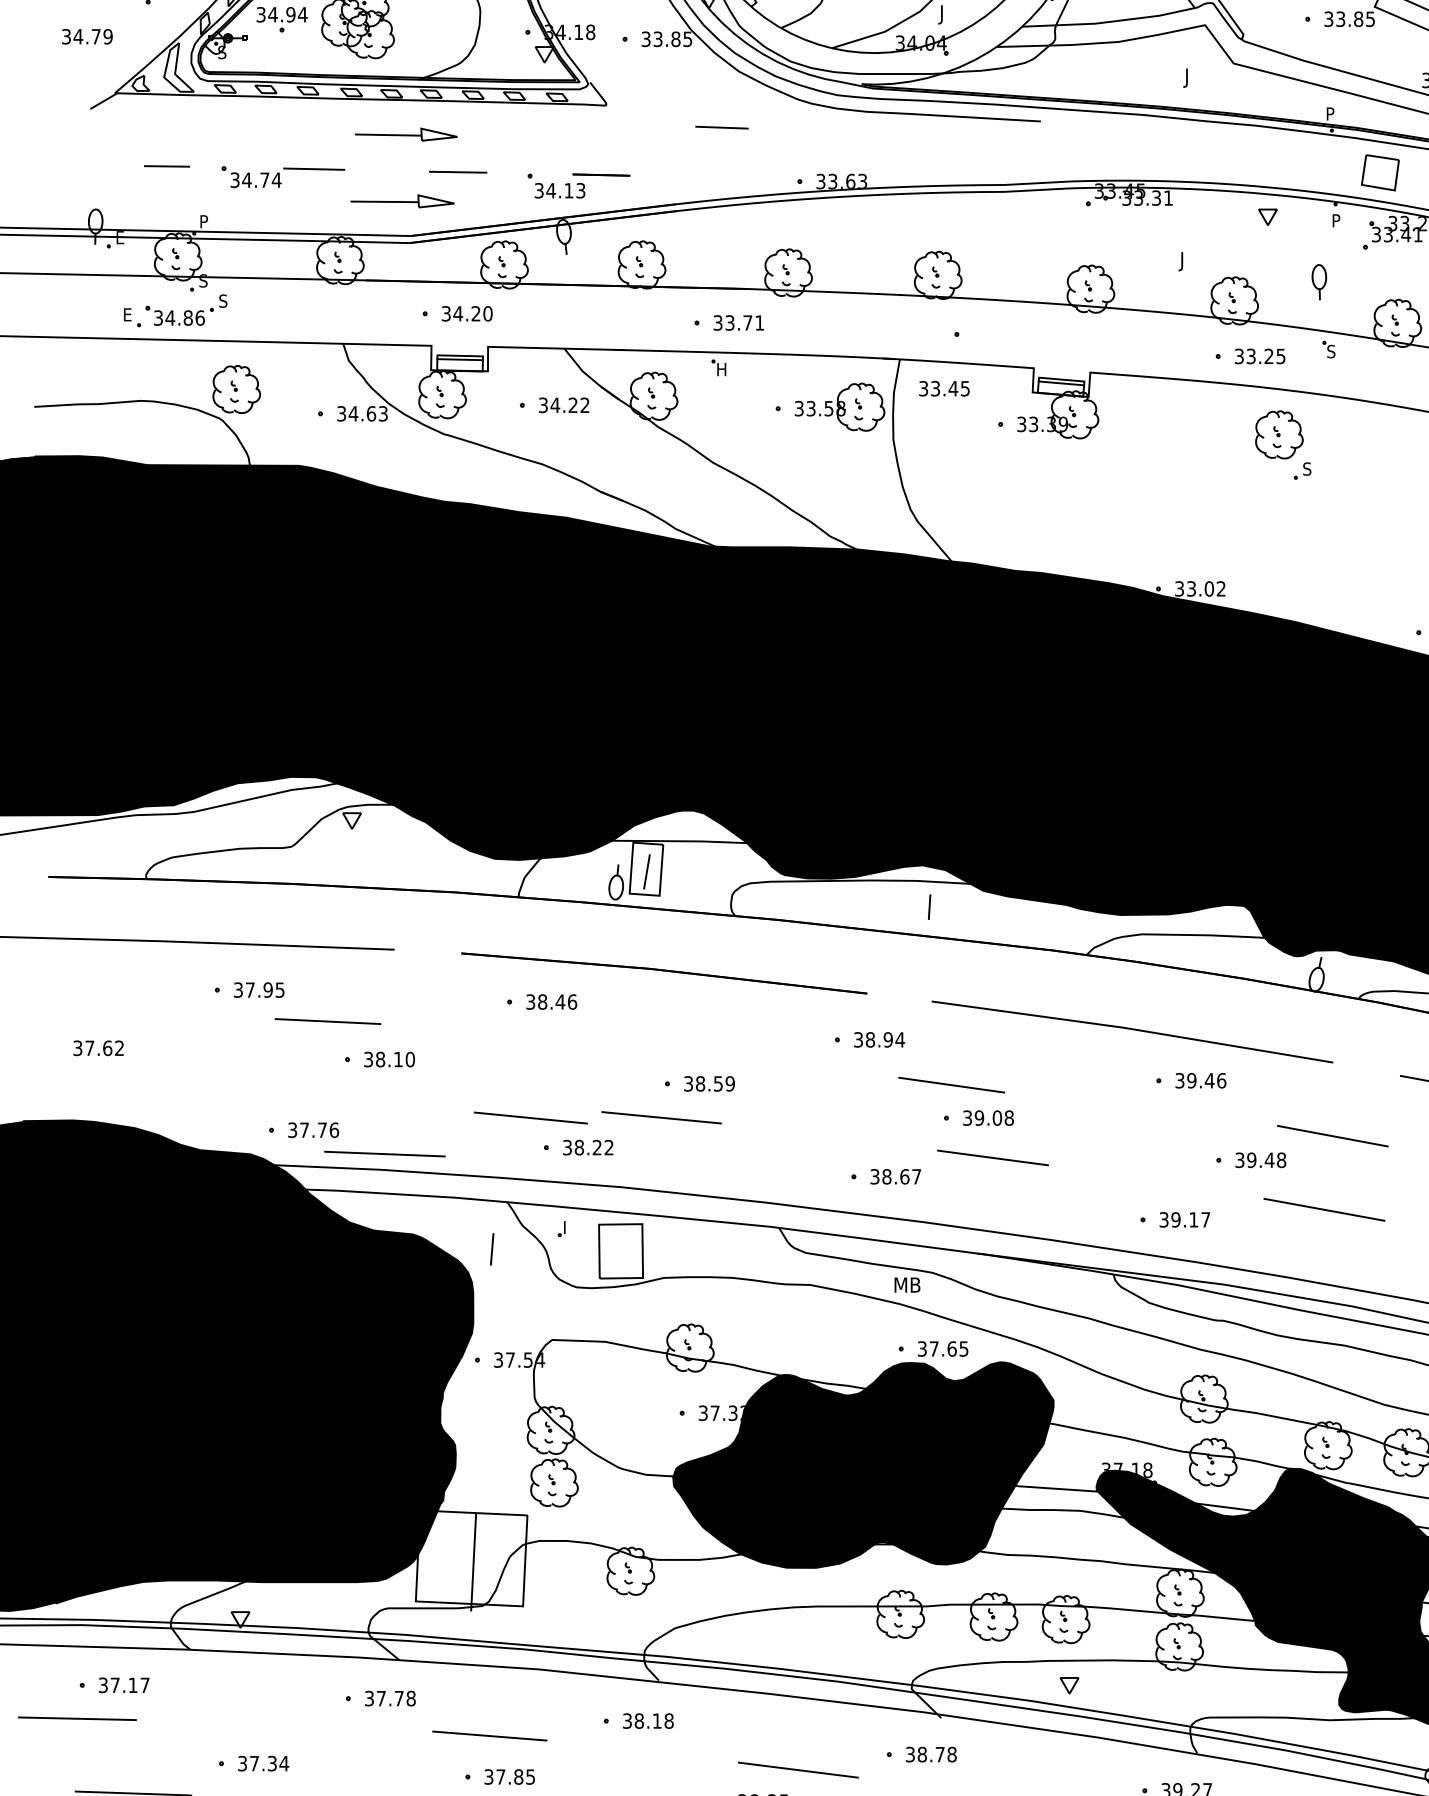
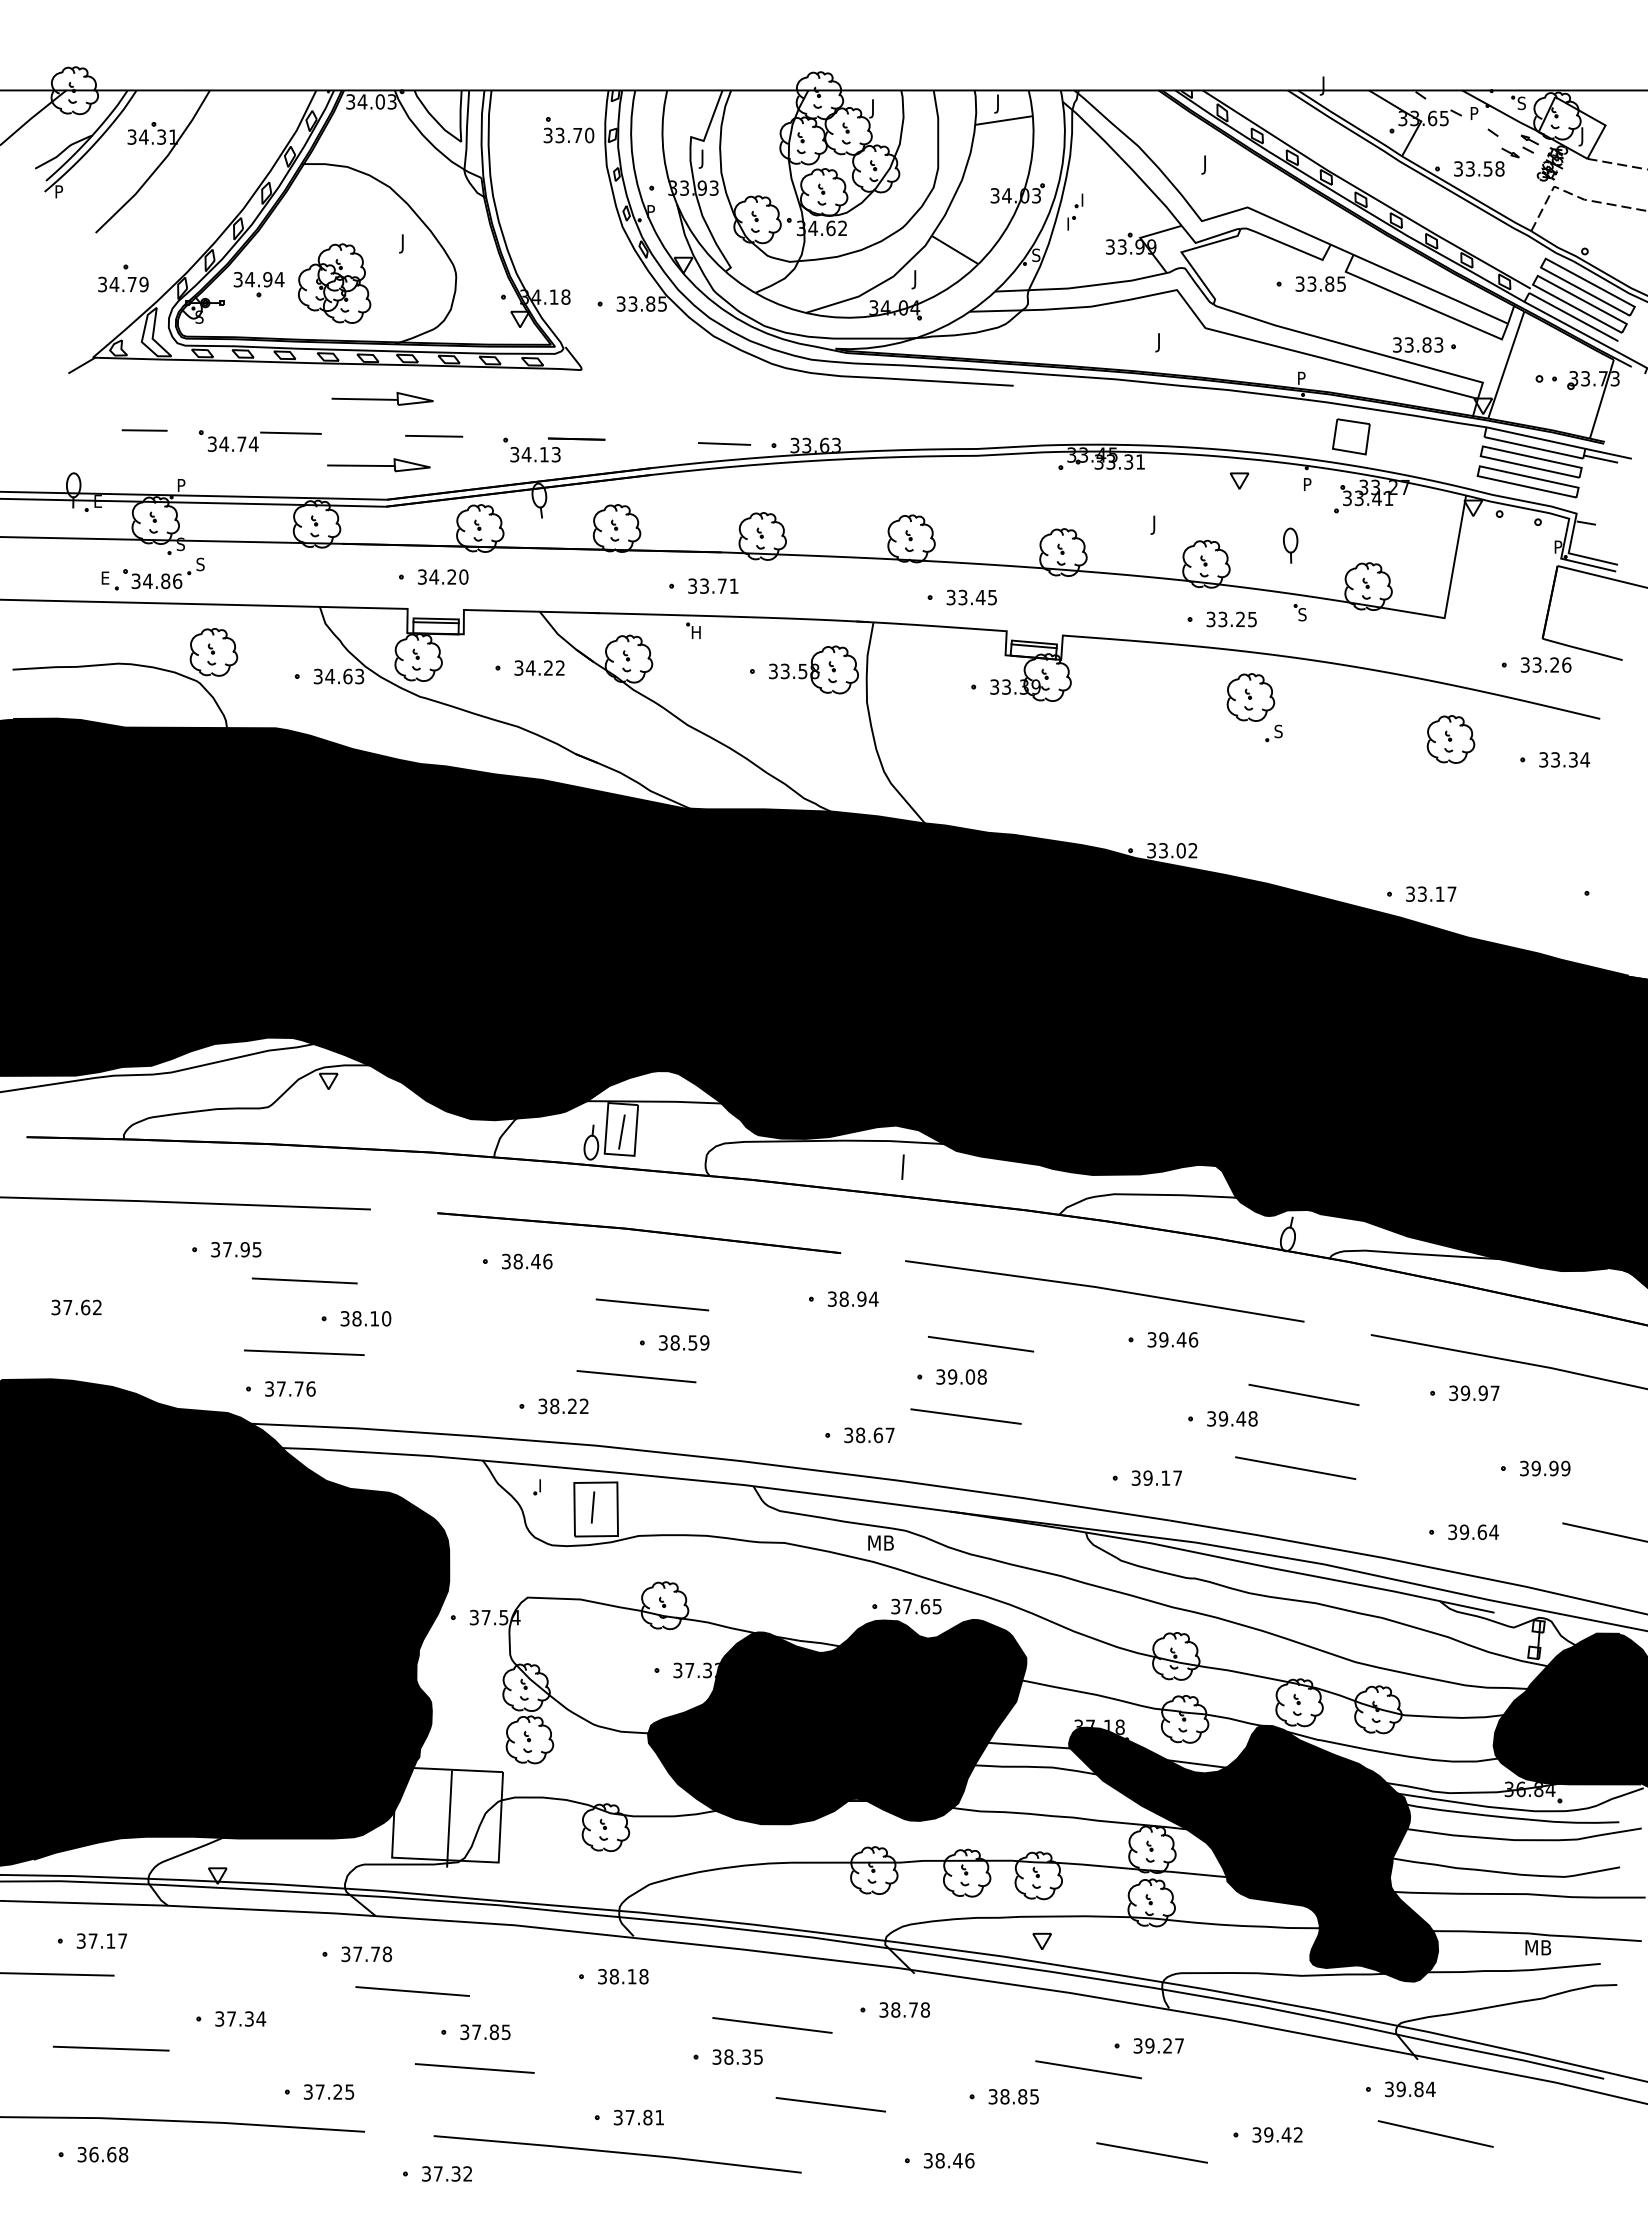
text: (87, 36) -> (123, 284), moved
line: (721, 127) -> (724, 443), moved
text: (944, 388) -> (971, 597), moved
line: (952, 1085) -> (981, 1344), moved
line: (530, 1117) -> (652, 1304), moved
line: (385, 1153) -> (304, 1352), moved
line: (491, 1249) -> (592, 1507), moved
line: (489, 1736) -> (412, 1991), moved

